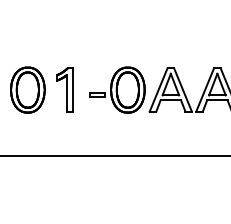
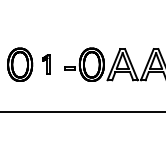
part: (64, 89) -> (46, 64), size x0.6

